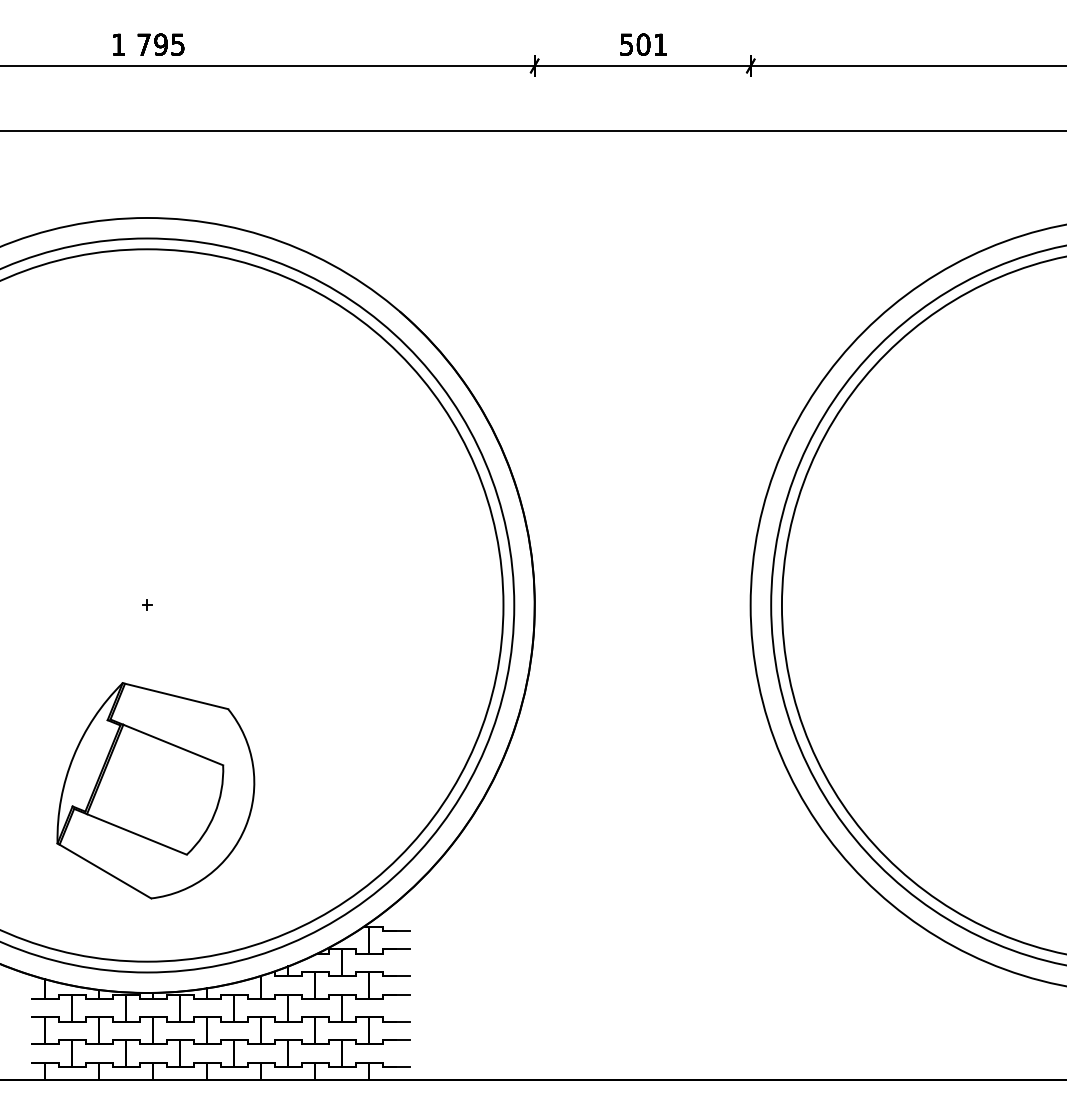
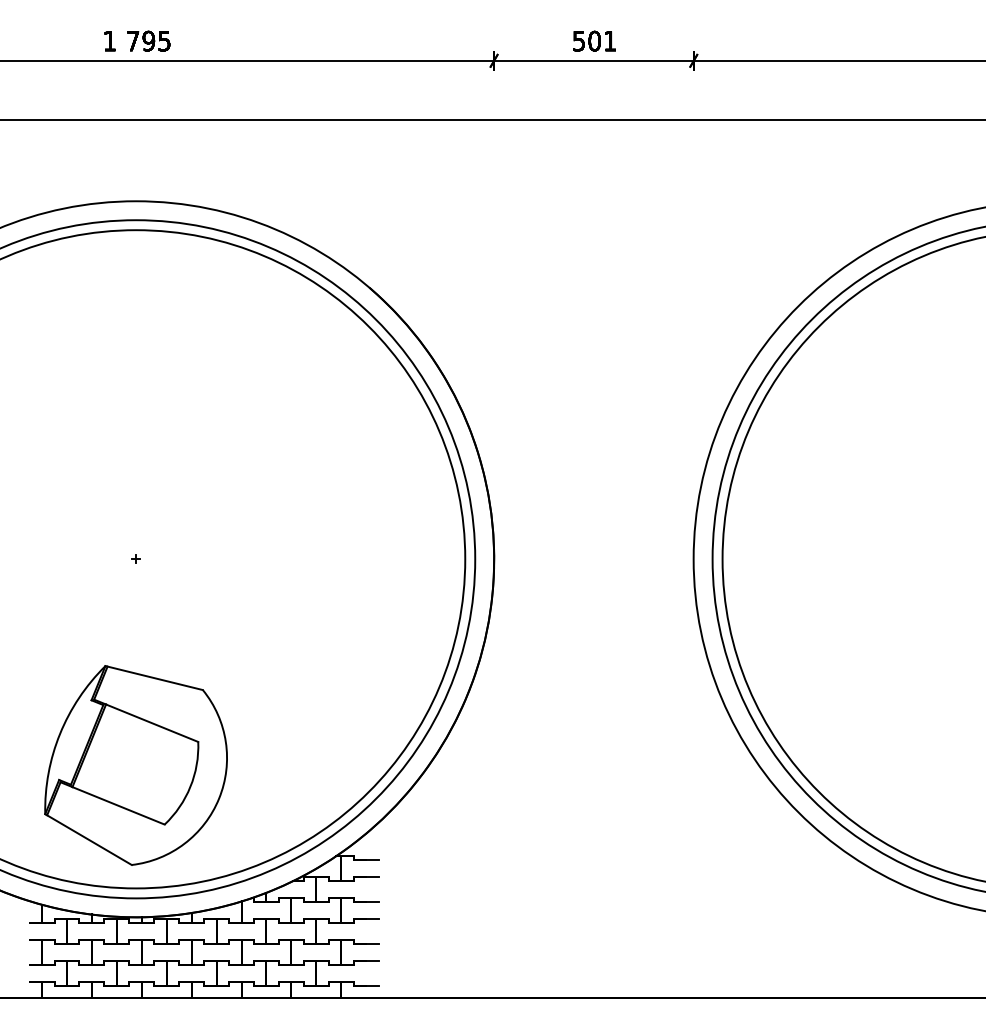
part: (155, 790) -> (135, 765), moved

